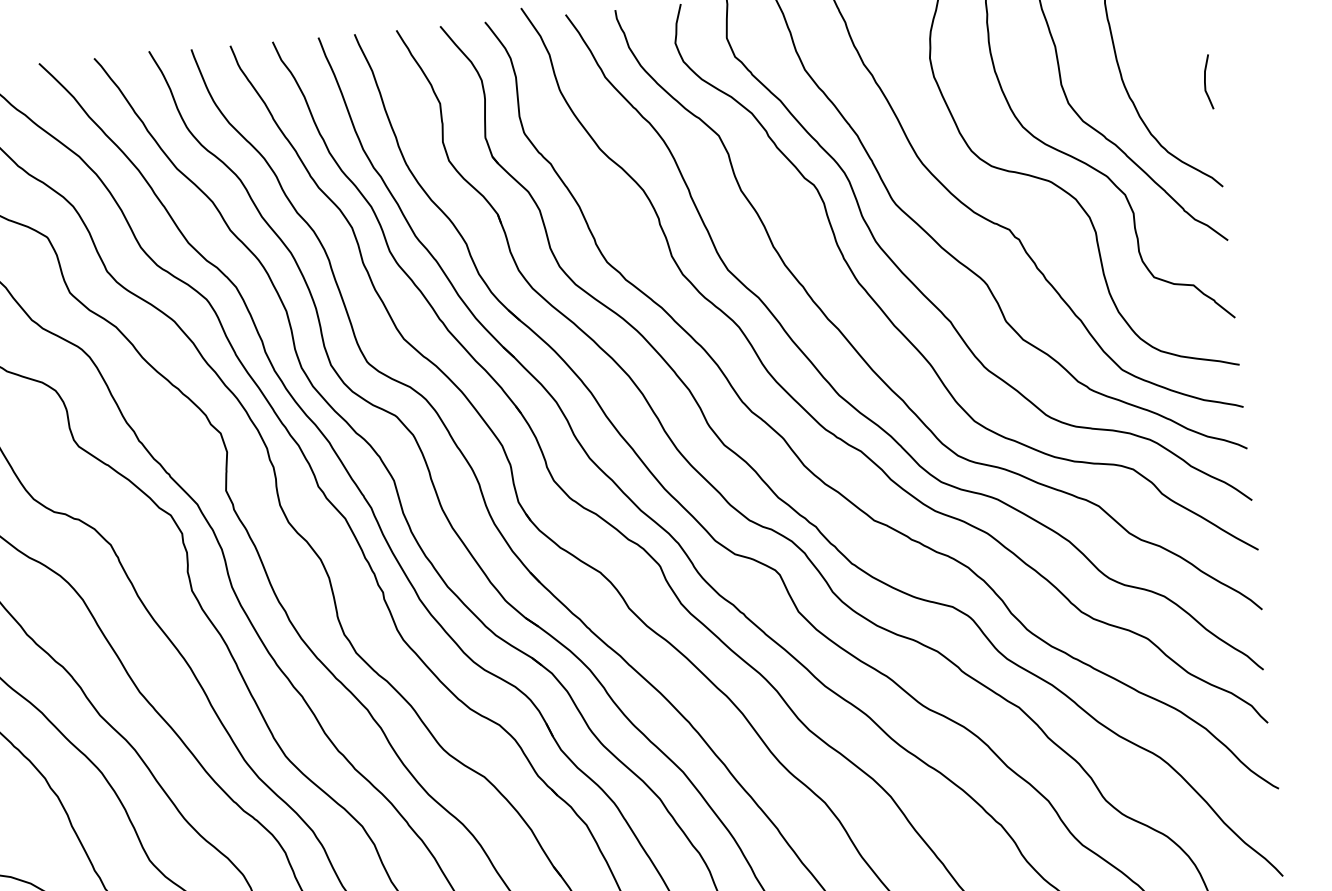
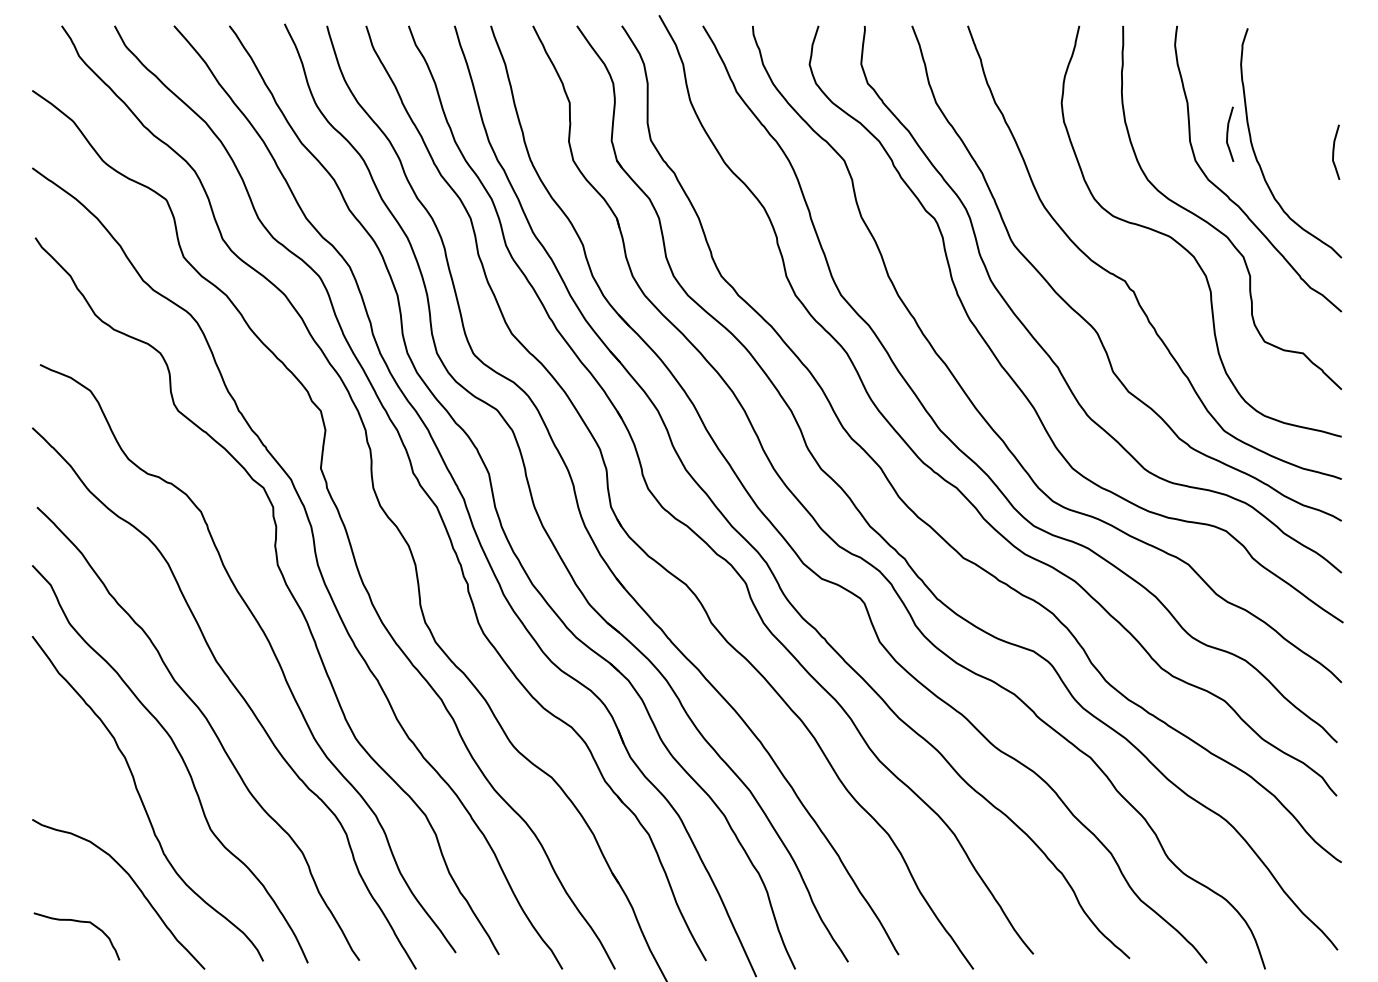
curve: (1098, 73) -> (1228, 133), added

